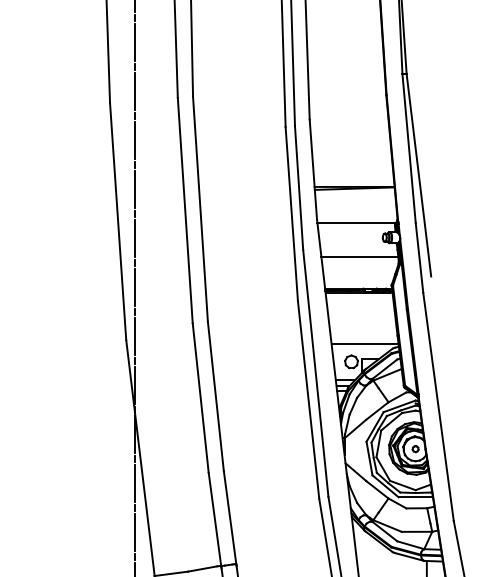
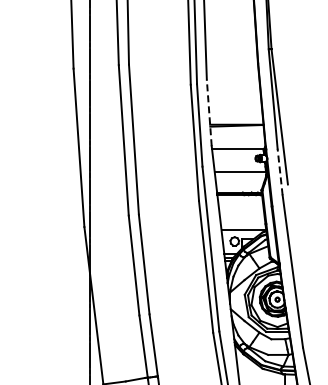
line: (313, 168) -> (209, 112), solid -> dashed
line: (420, 257) -> (280, 171), solid -> dashed

